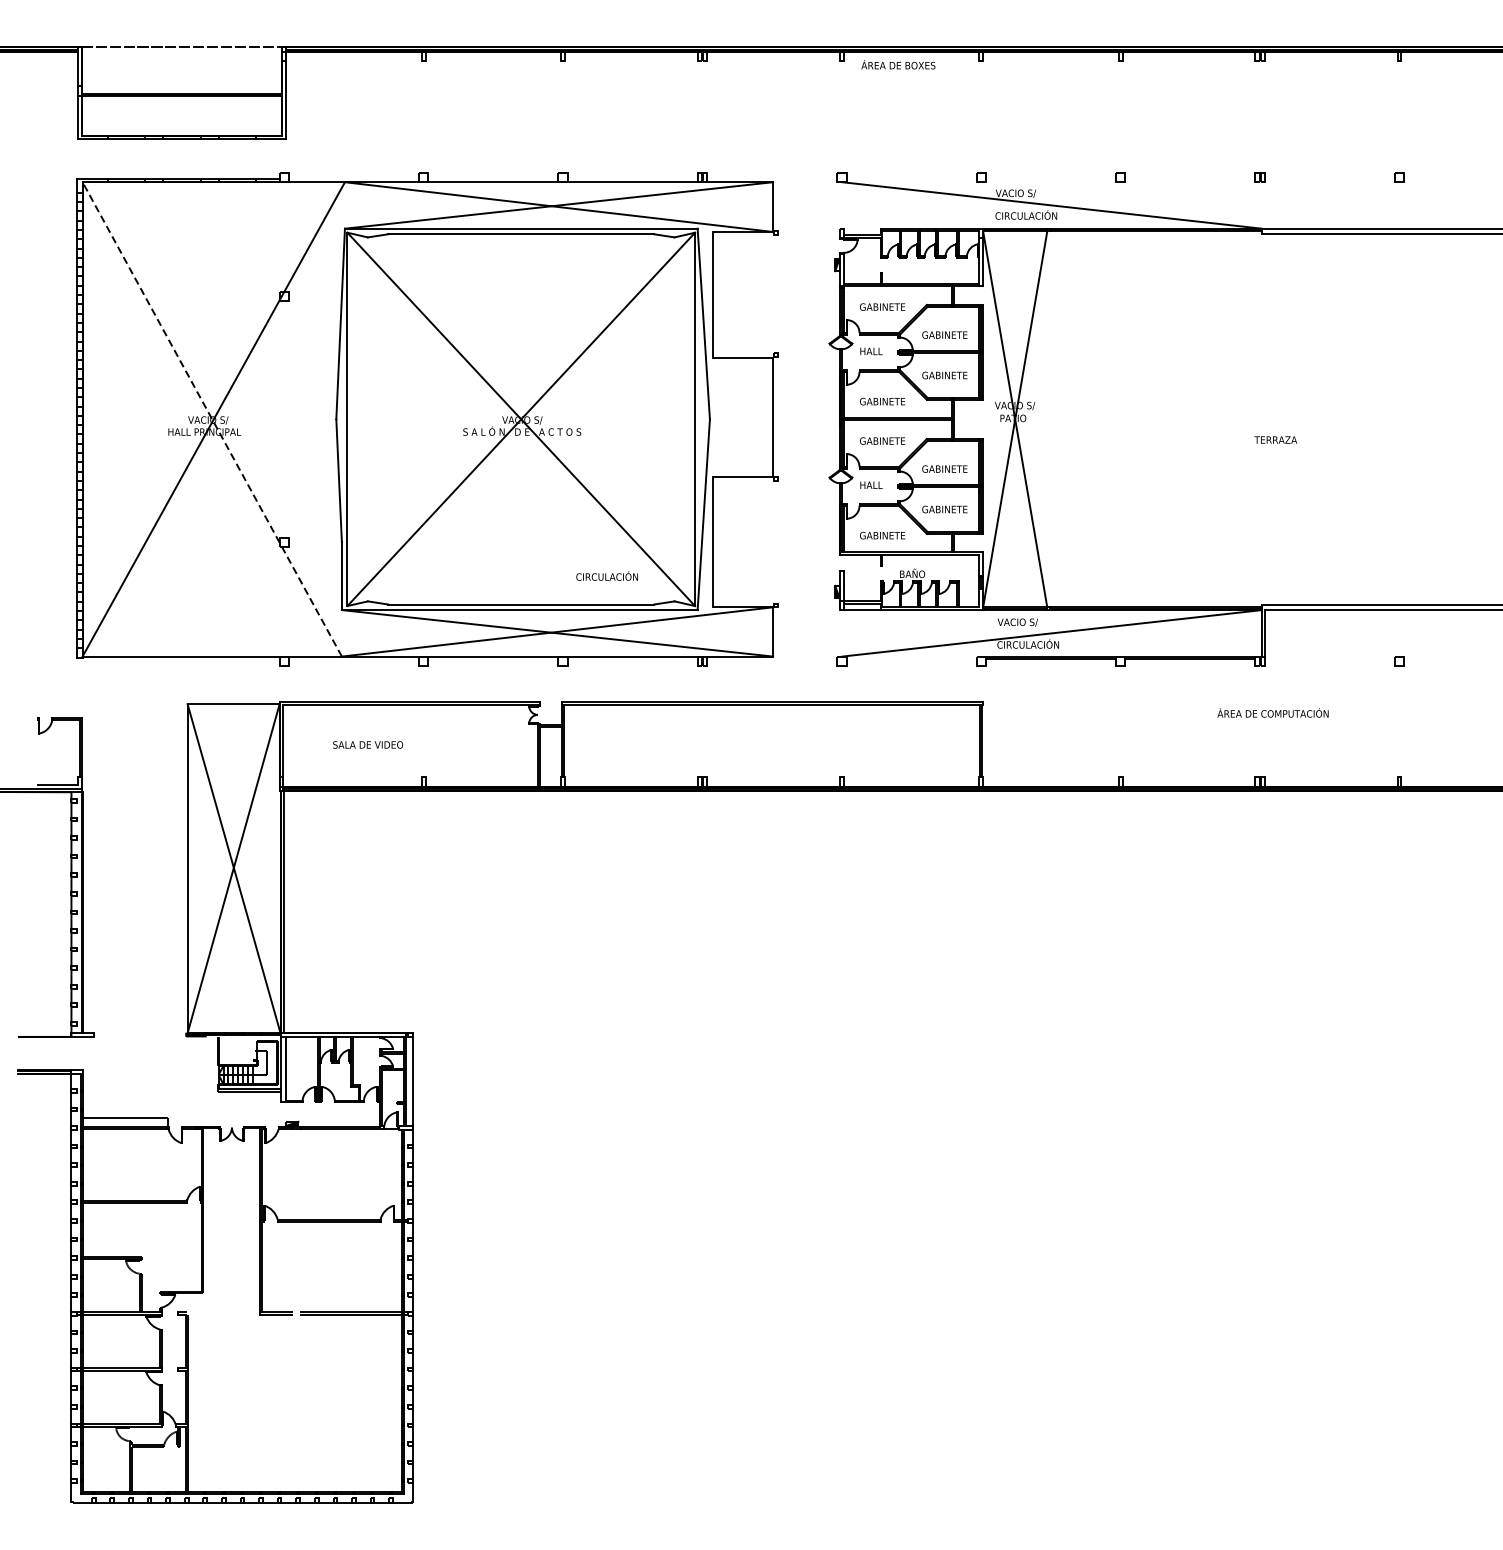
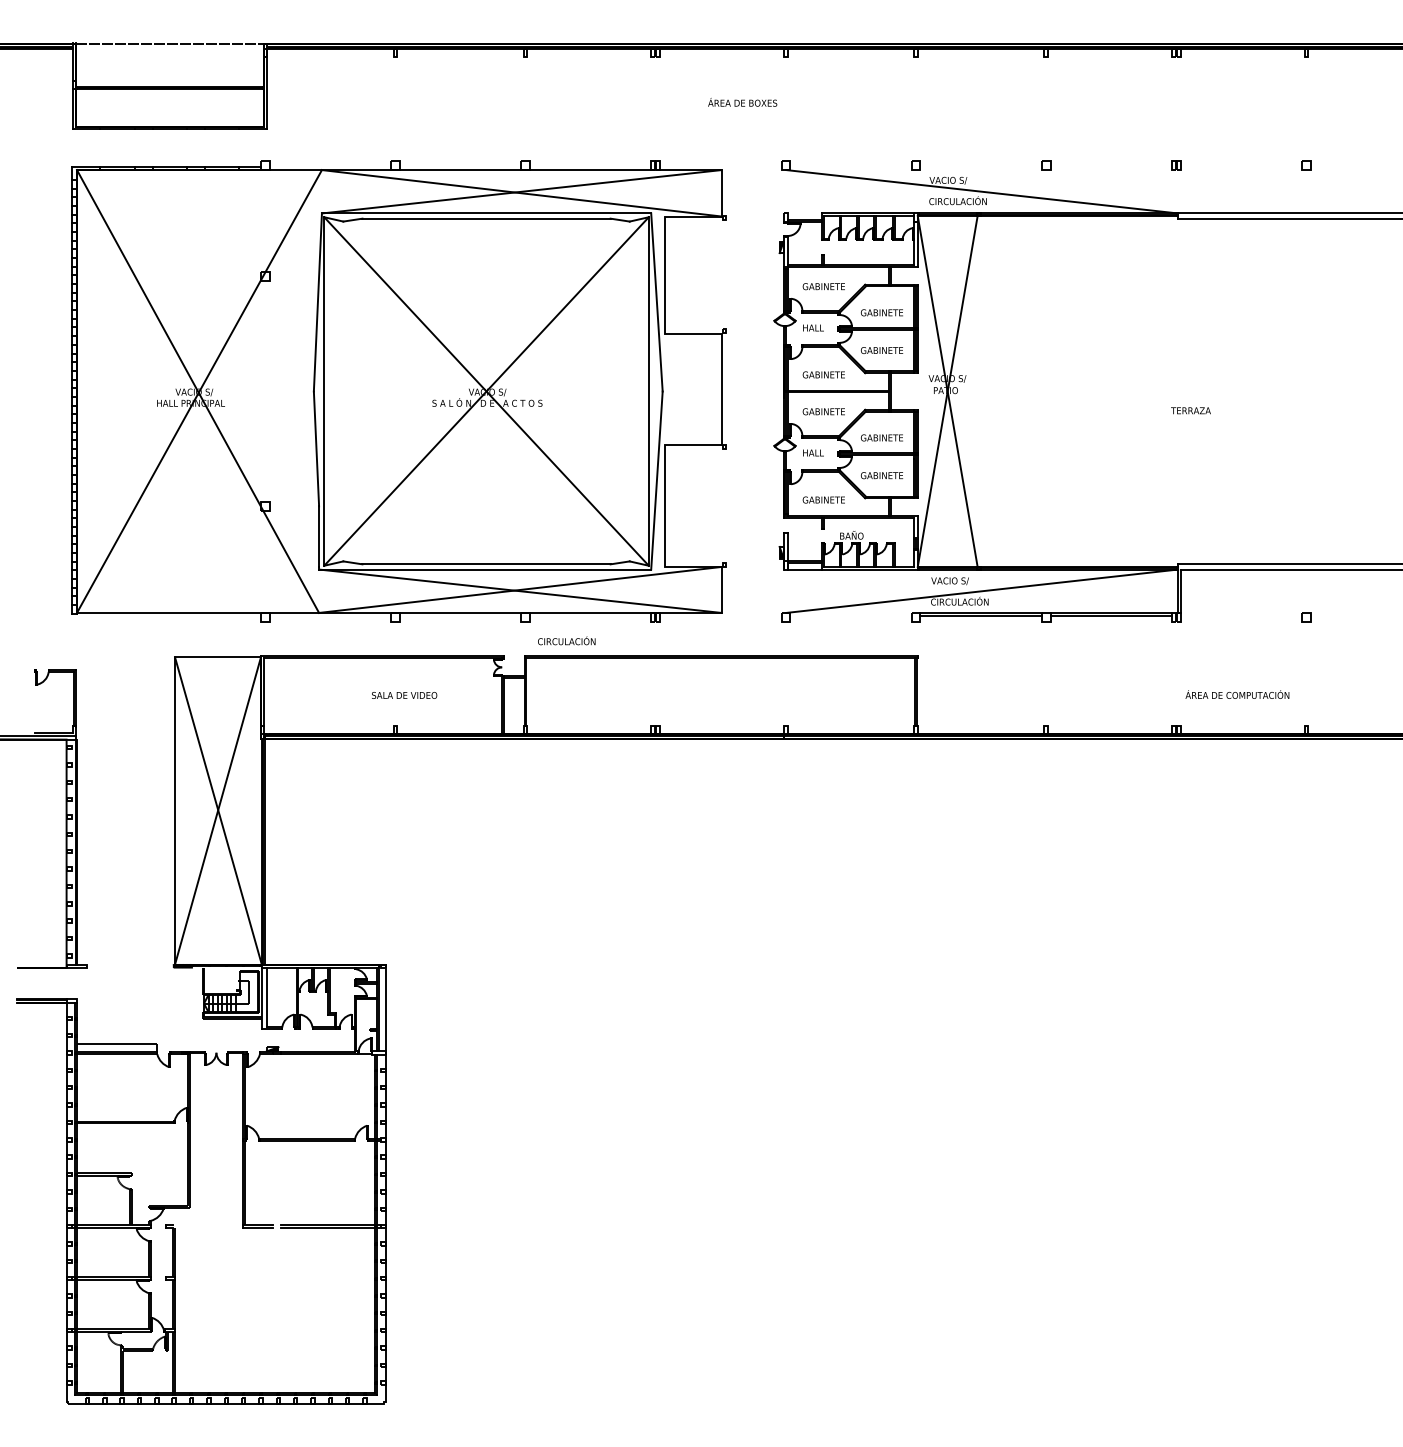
text: (898, 64) -> (742, 102), moved
line: (211, 419) -> (197, 391), dashed -> solid
text: (606, 575) -> (566, 640), moved
text: (1273, 712) -> (1237, 694), moved
text: (368, 745) -> (404, 695), moved

